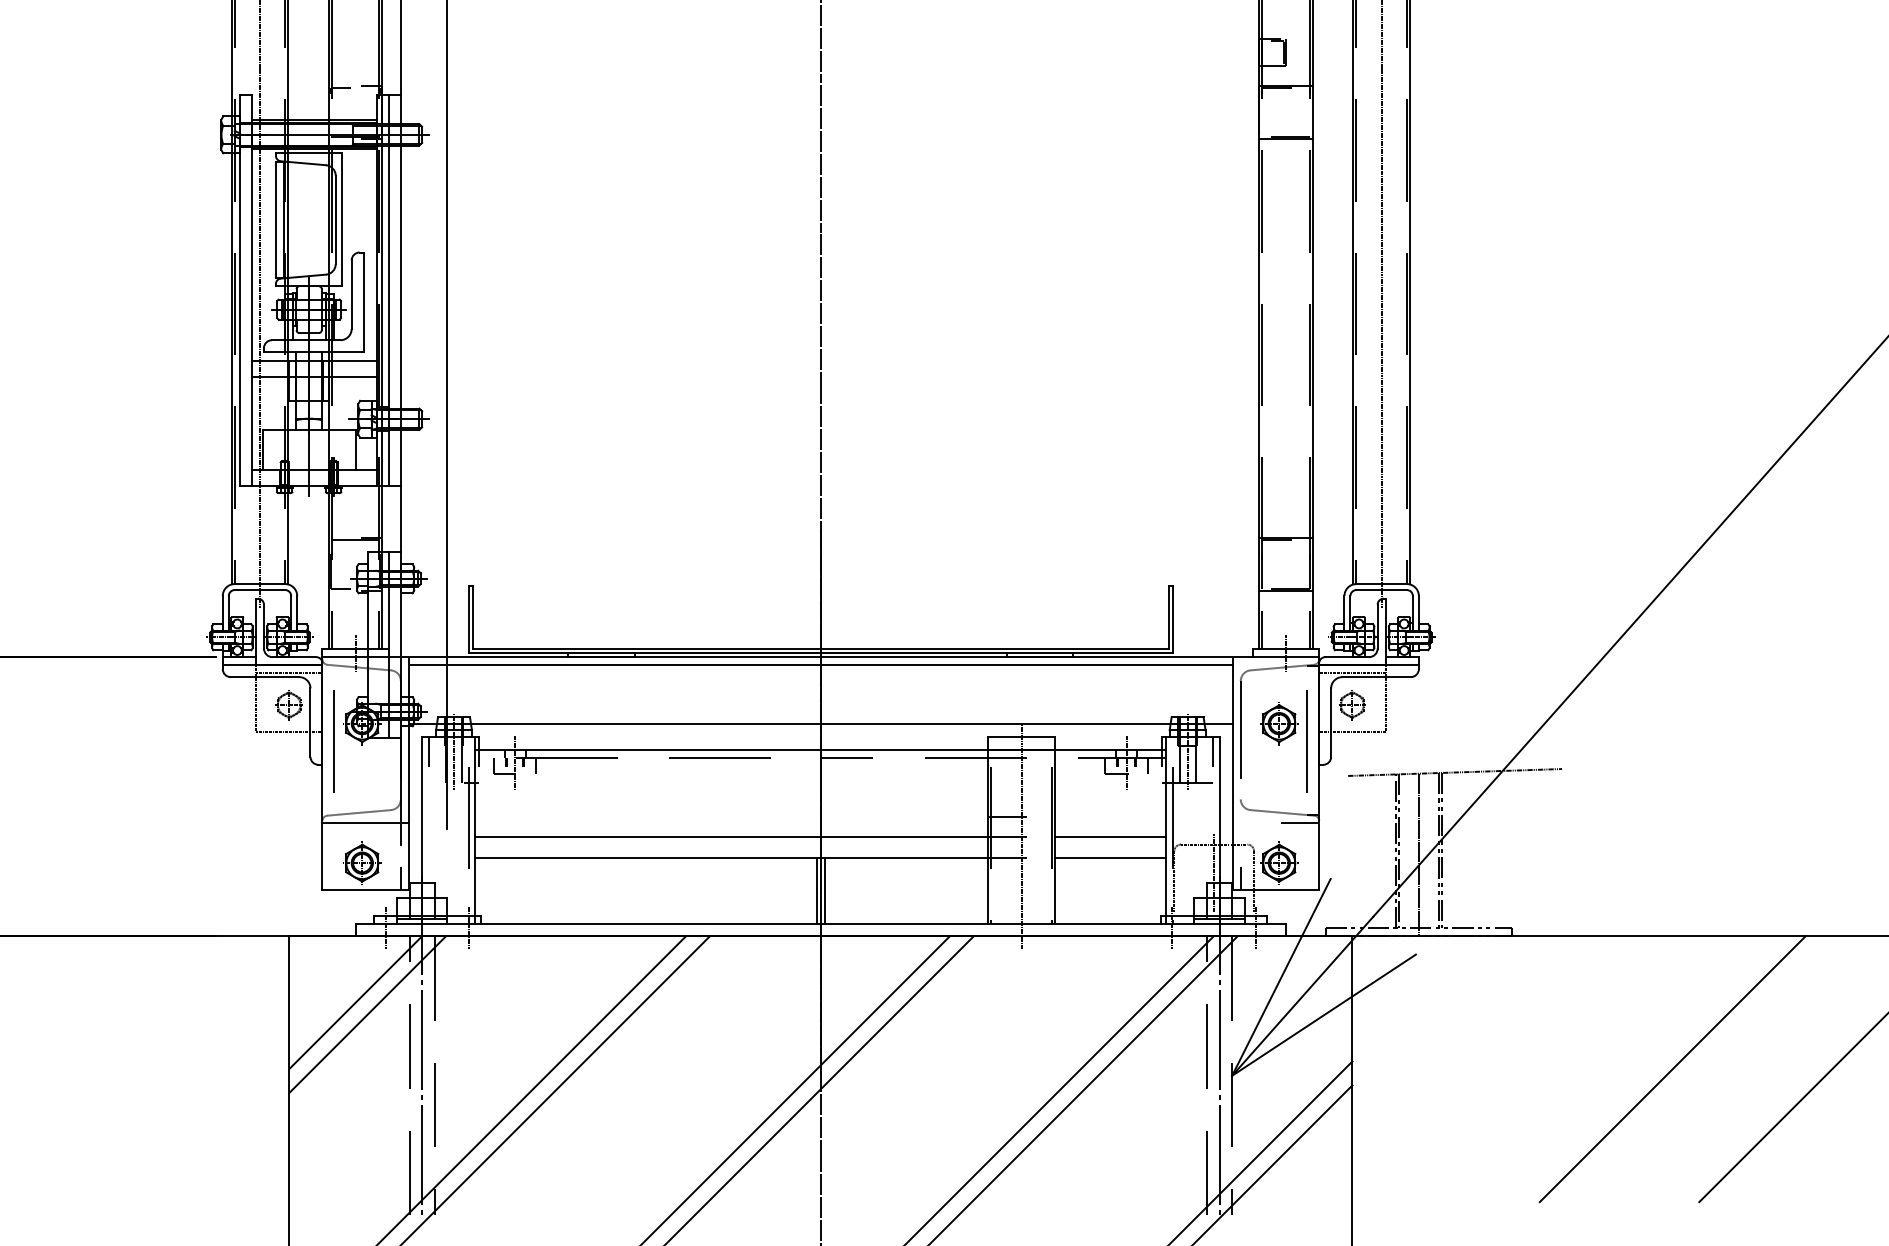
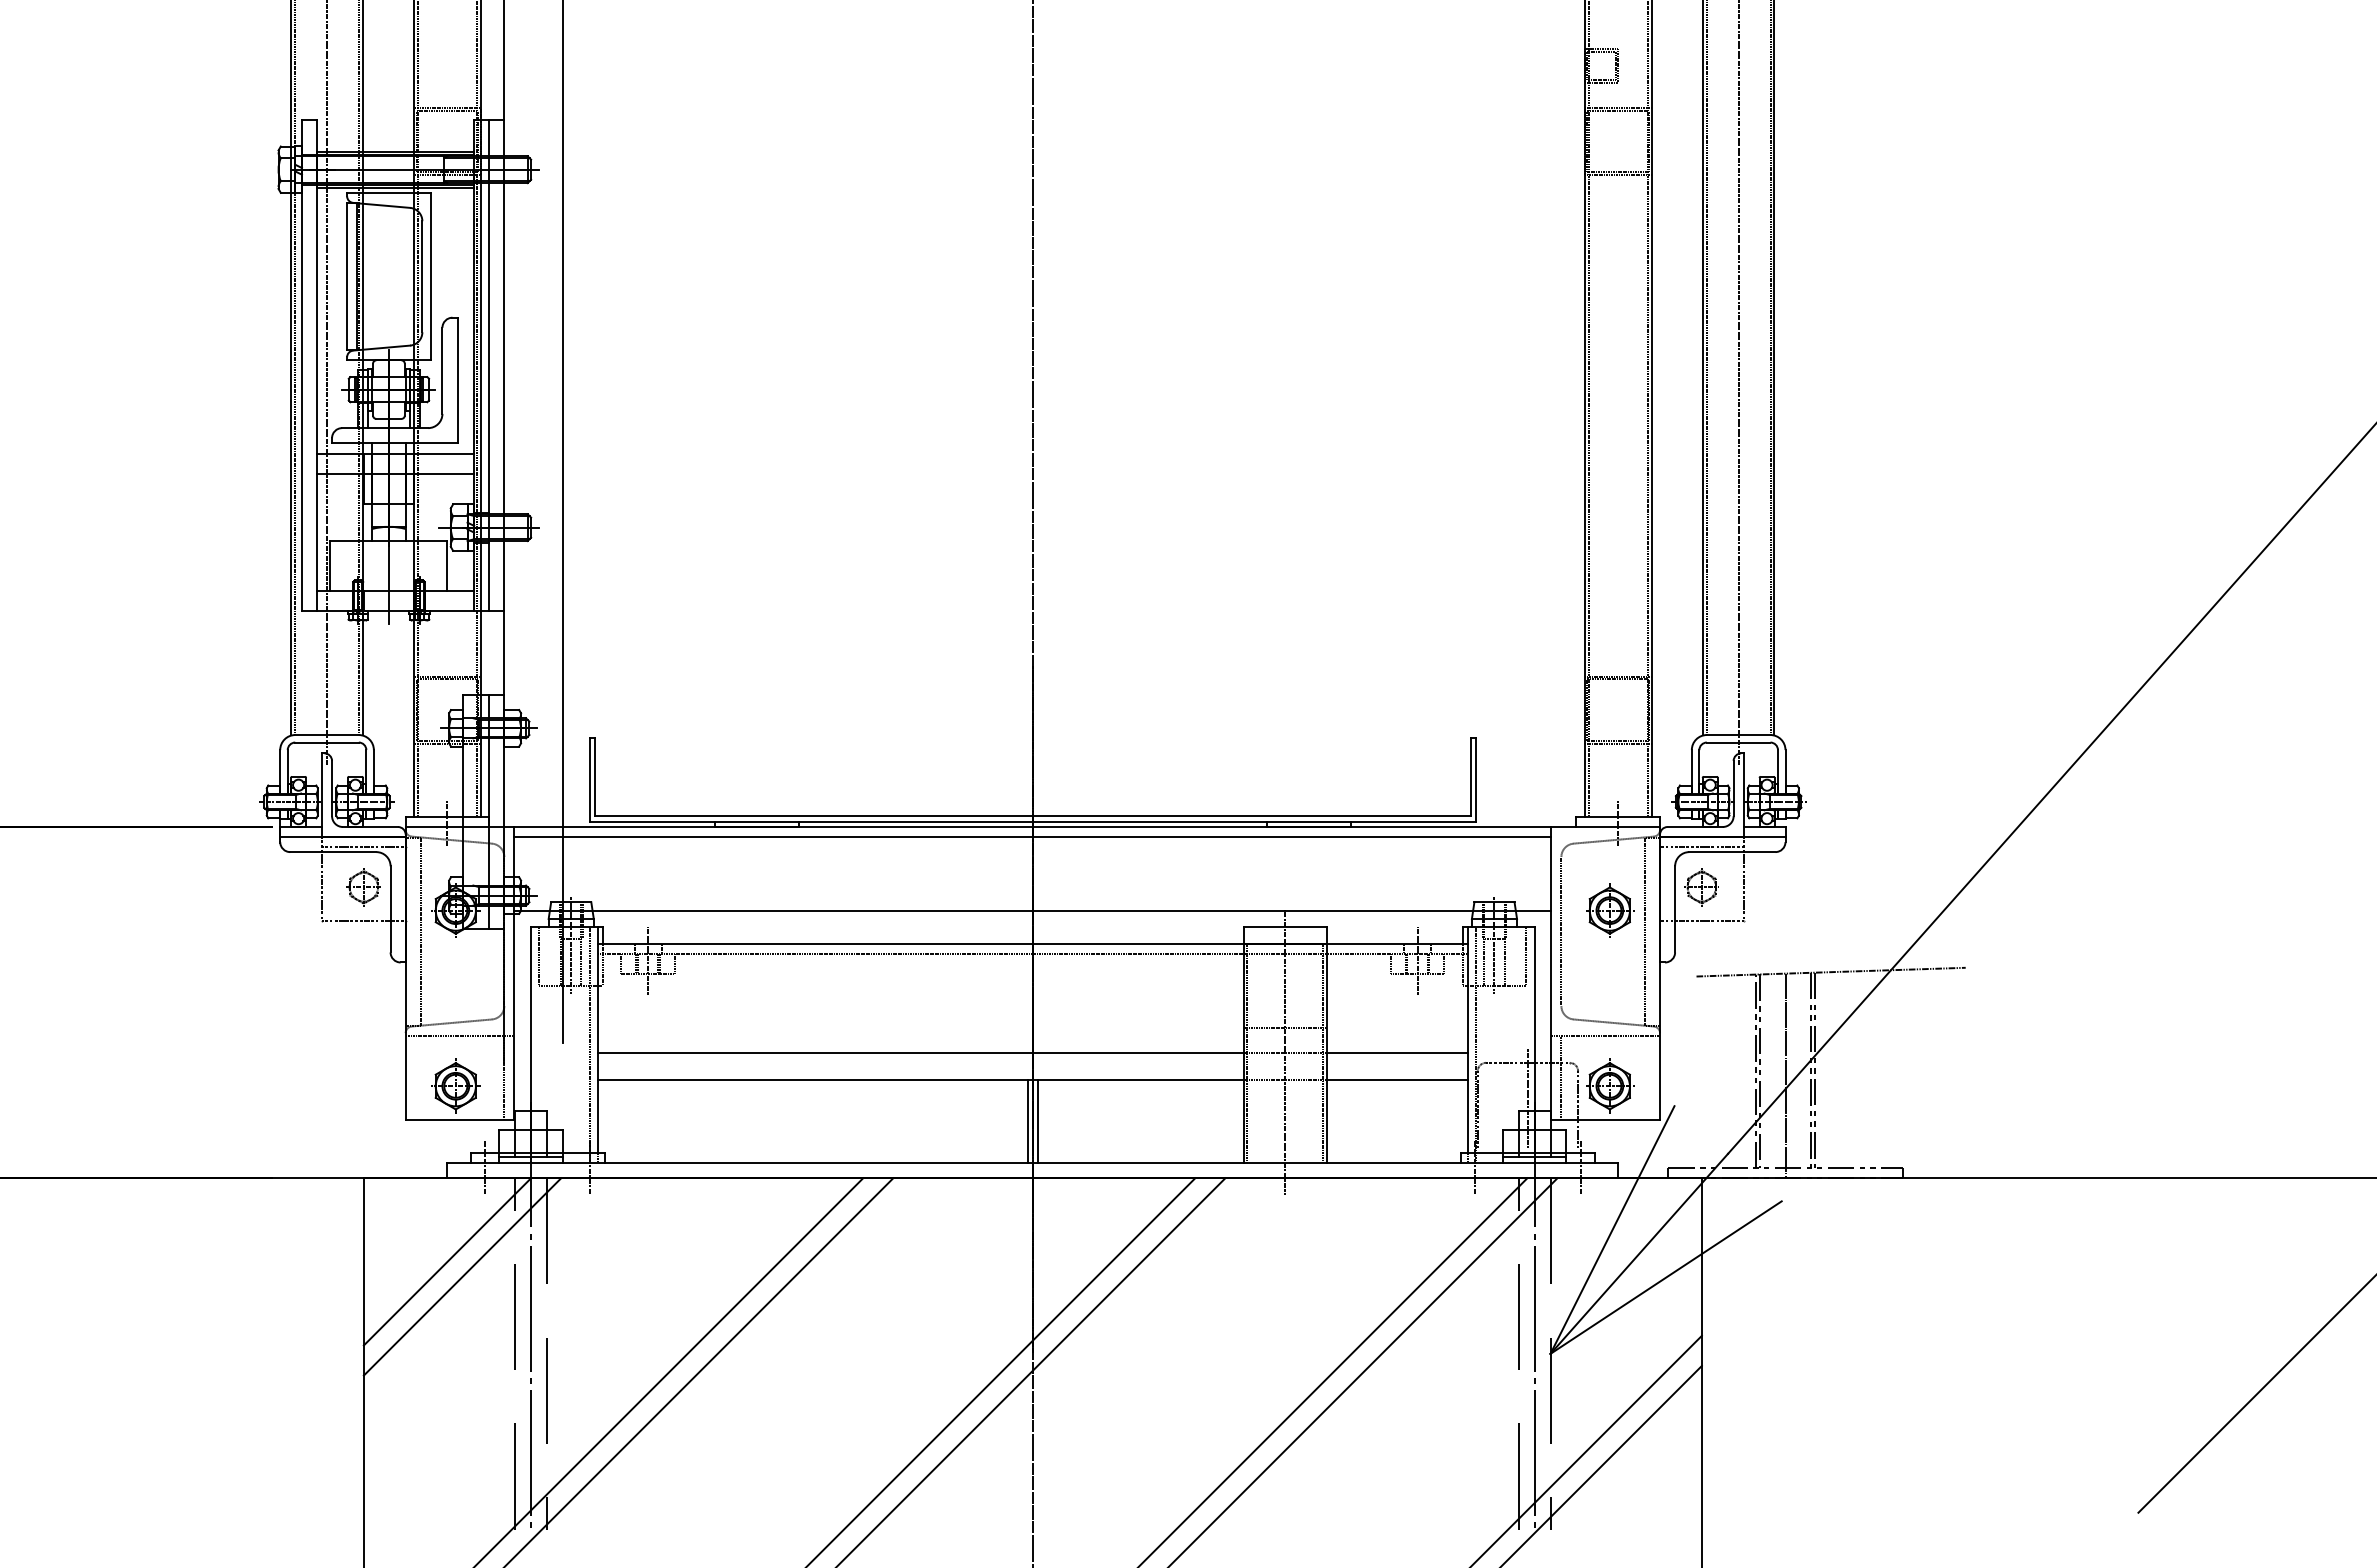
line: (1672, 1069) -> (2104, 1345), removed

